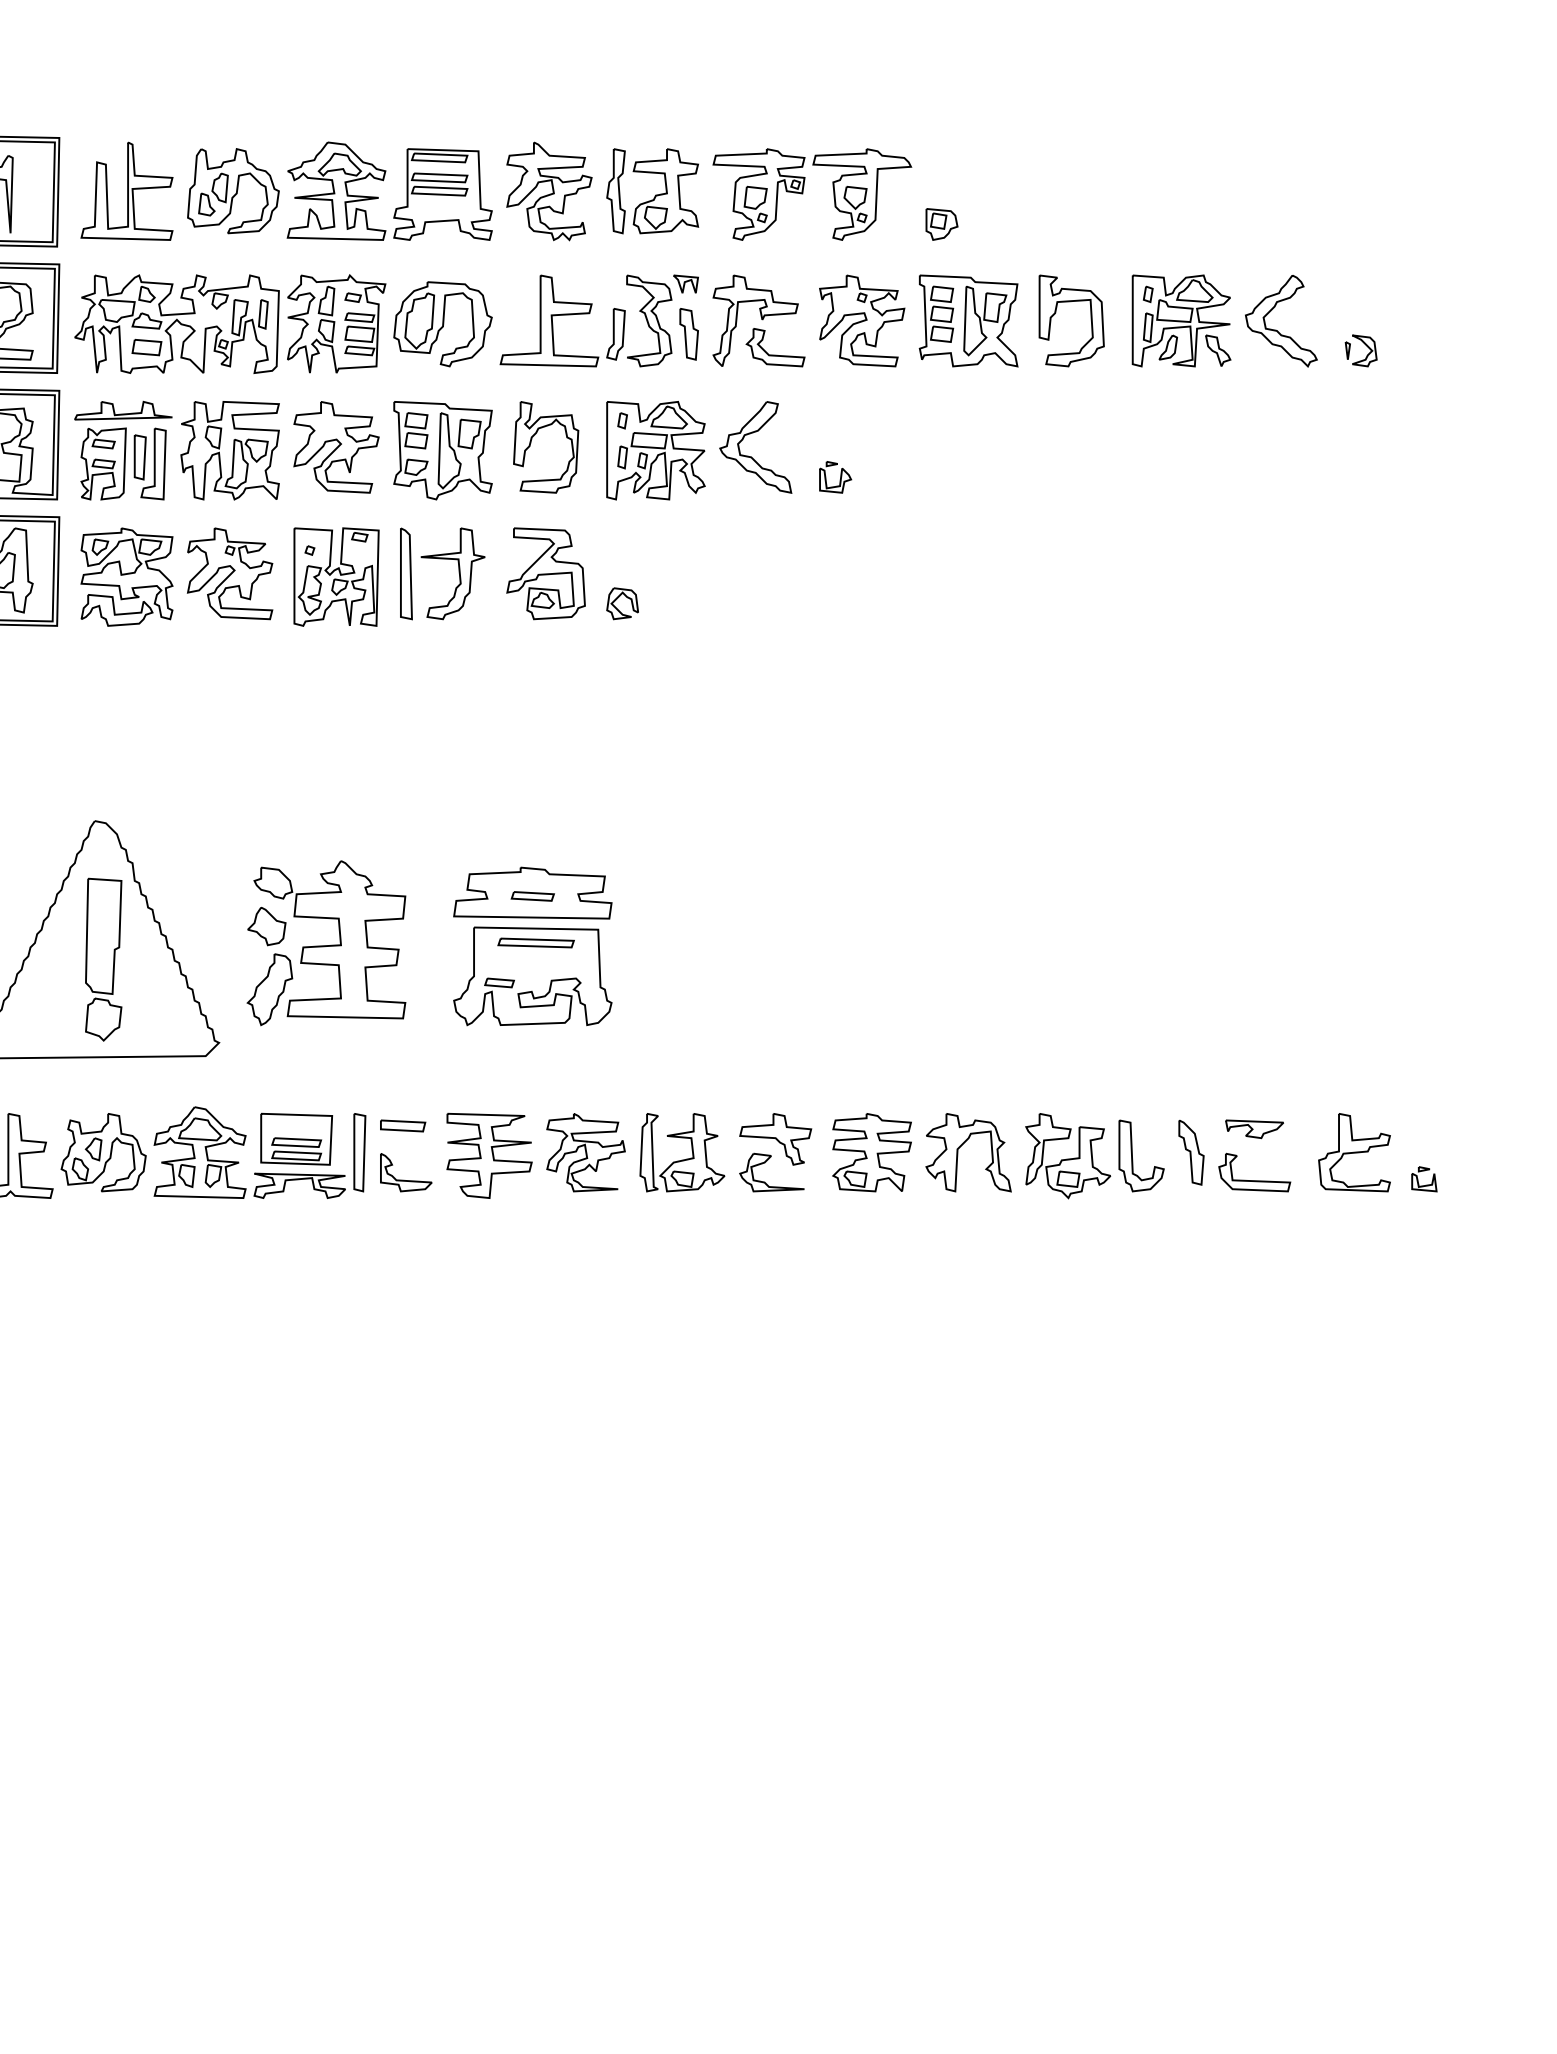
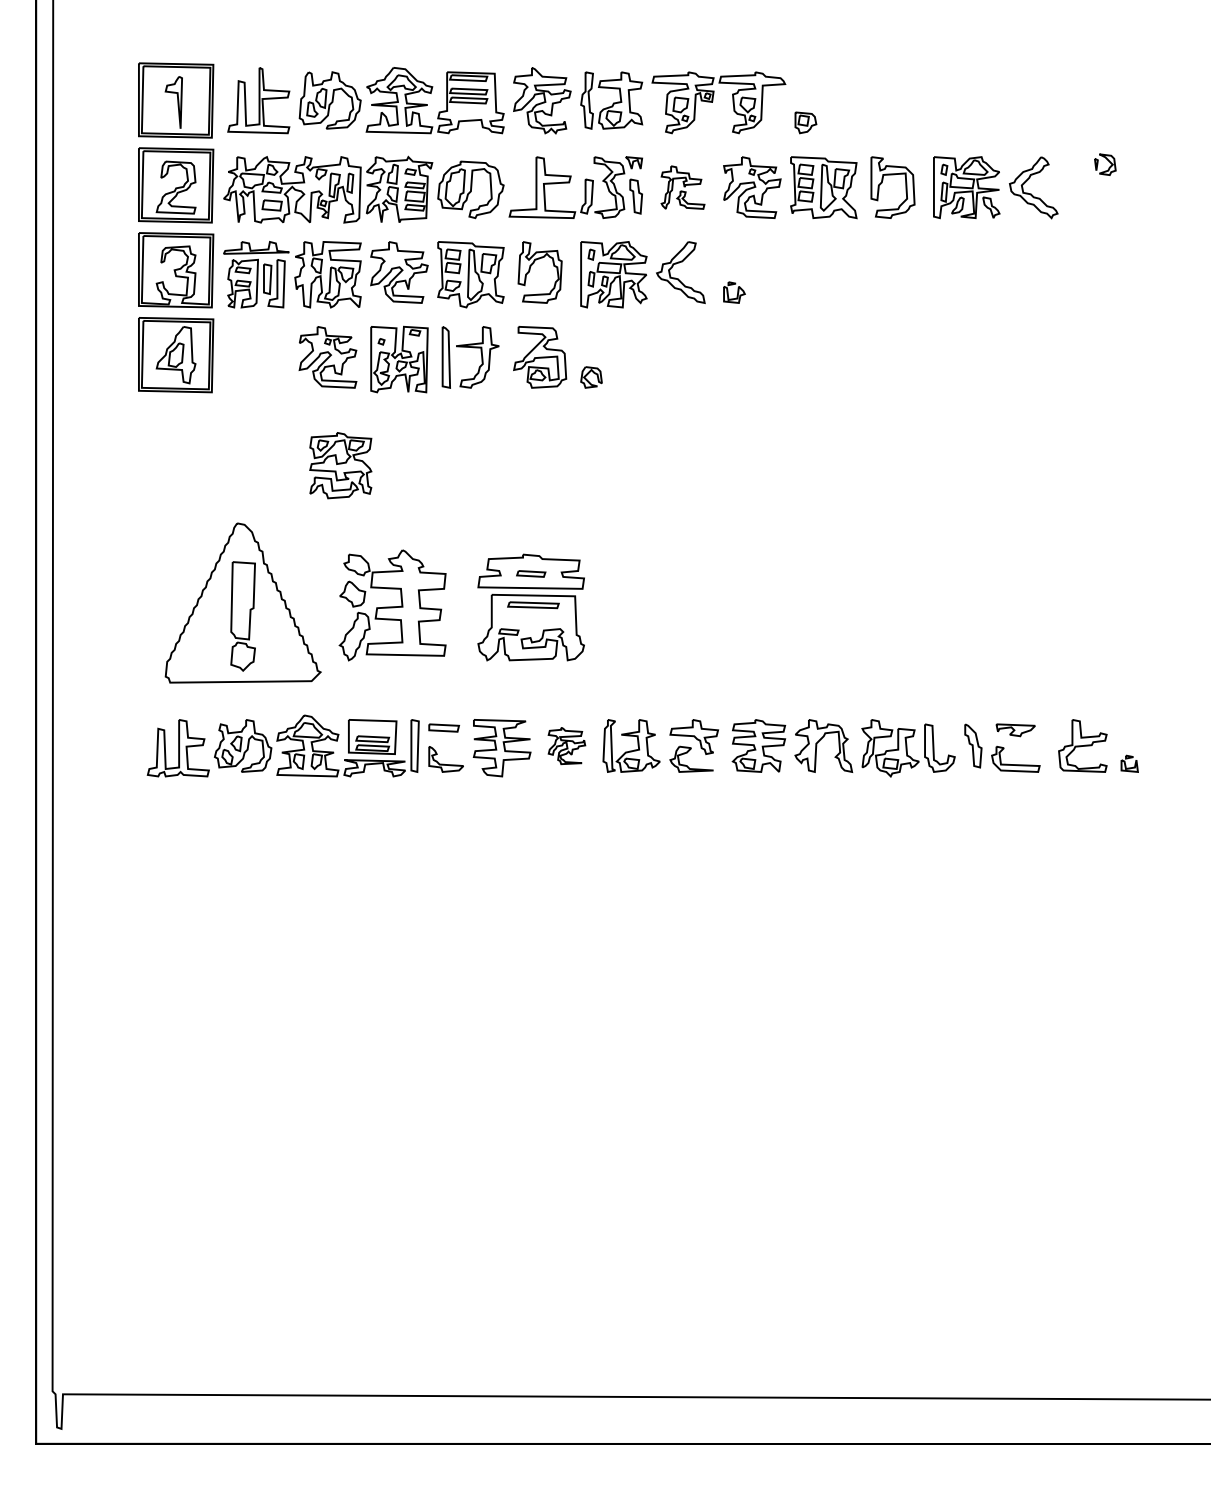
part: (758, 320) -> (682, 187), size x0.7
part: (1361, 350) -> (1105, 164), moved
part: (126, 576) -> (340, 465), moved
part: (585, 1151) -> (566, 745), size x0.7

